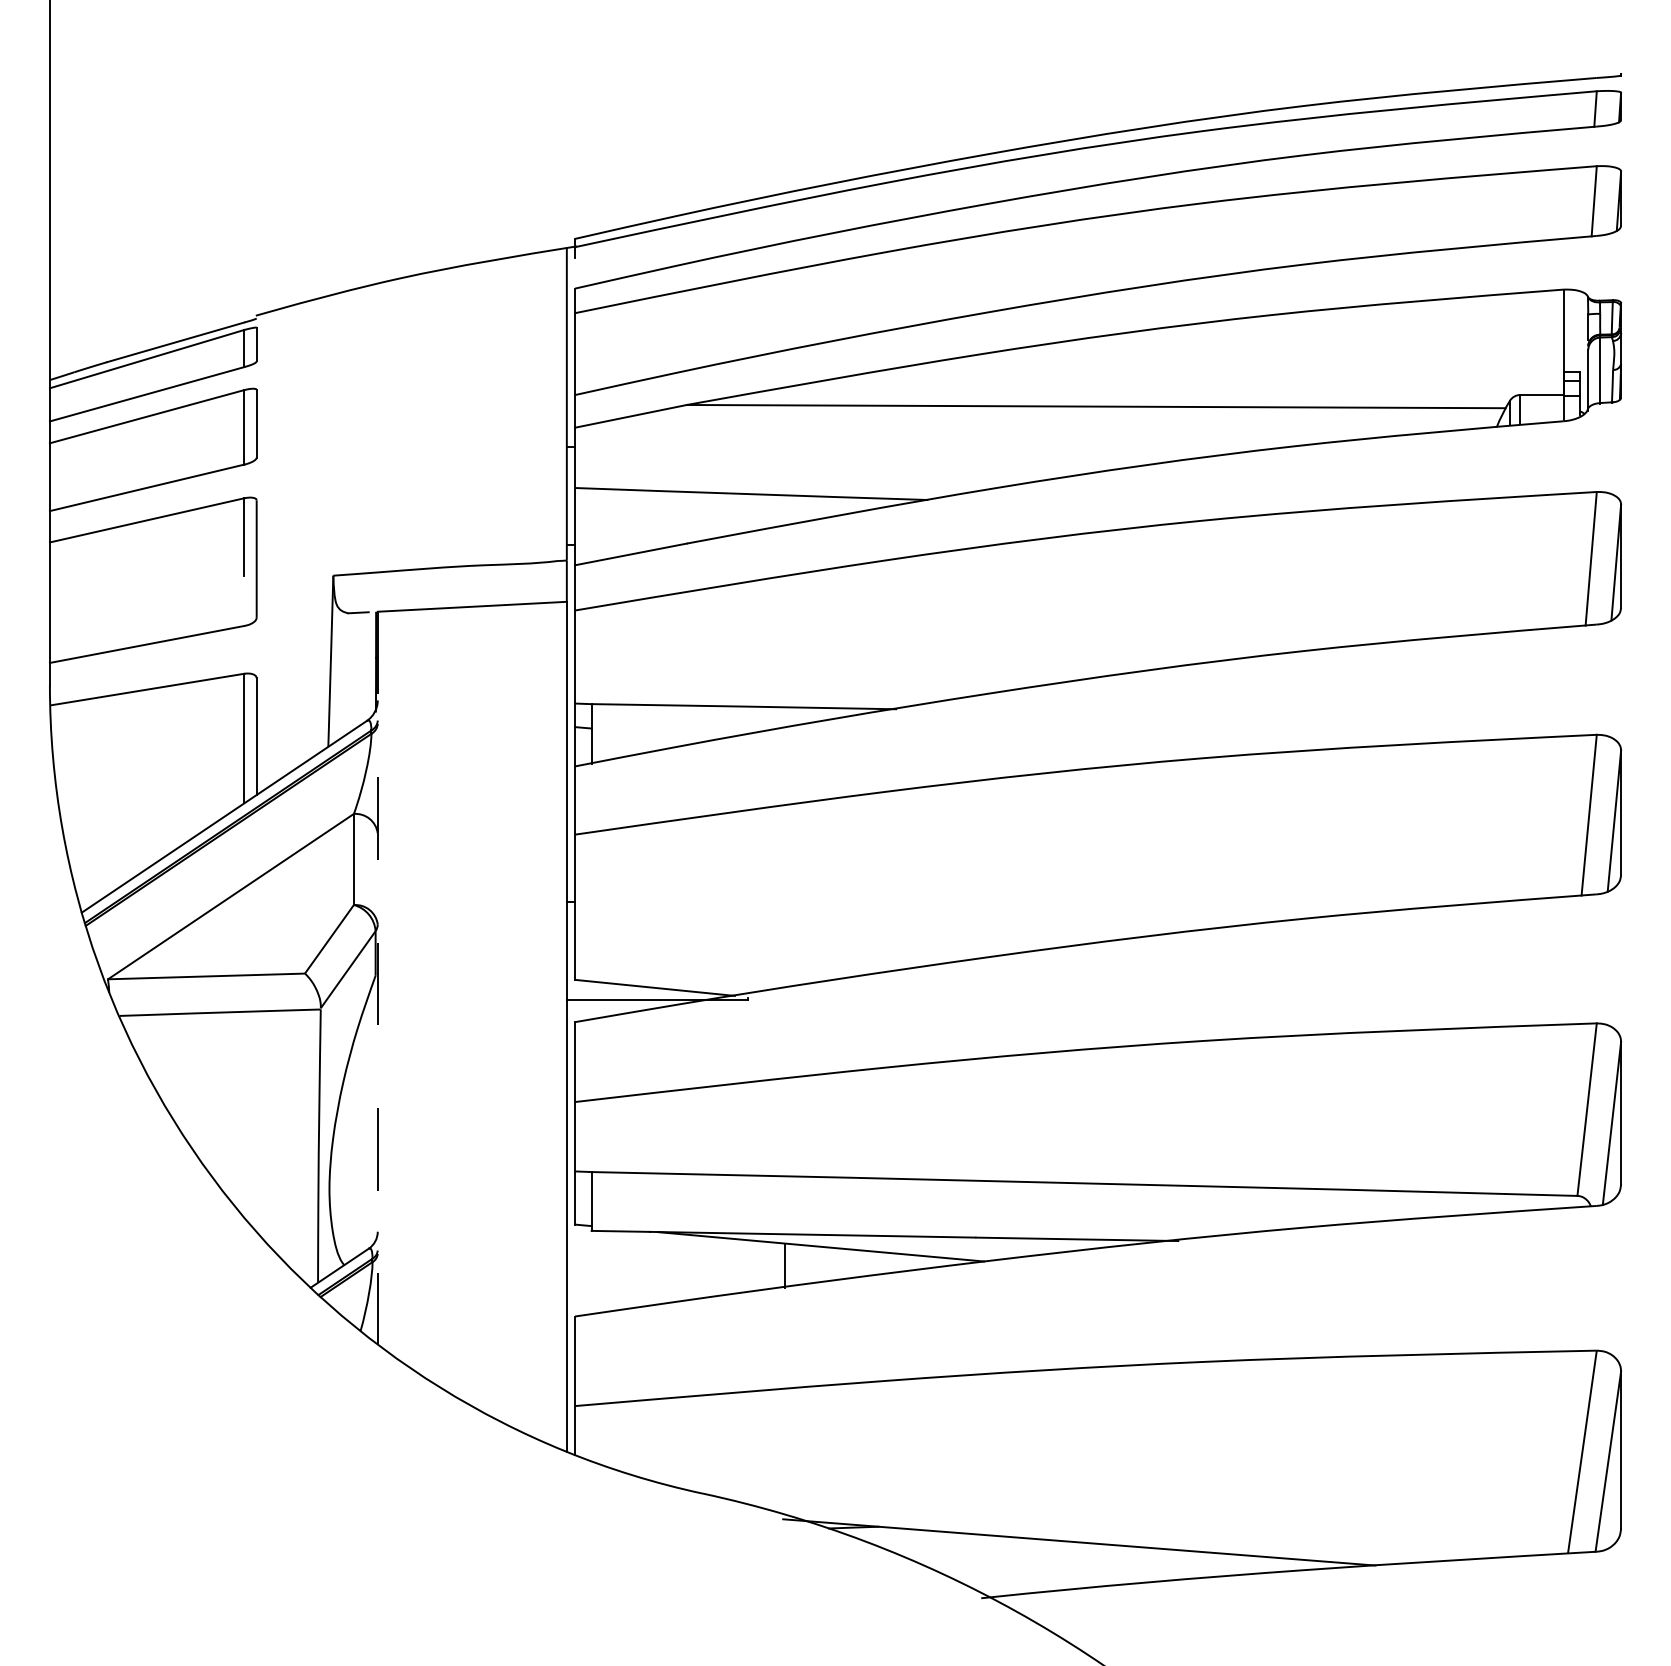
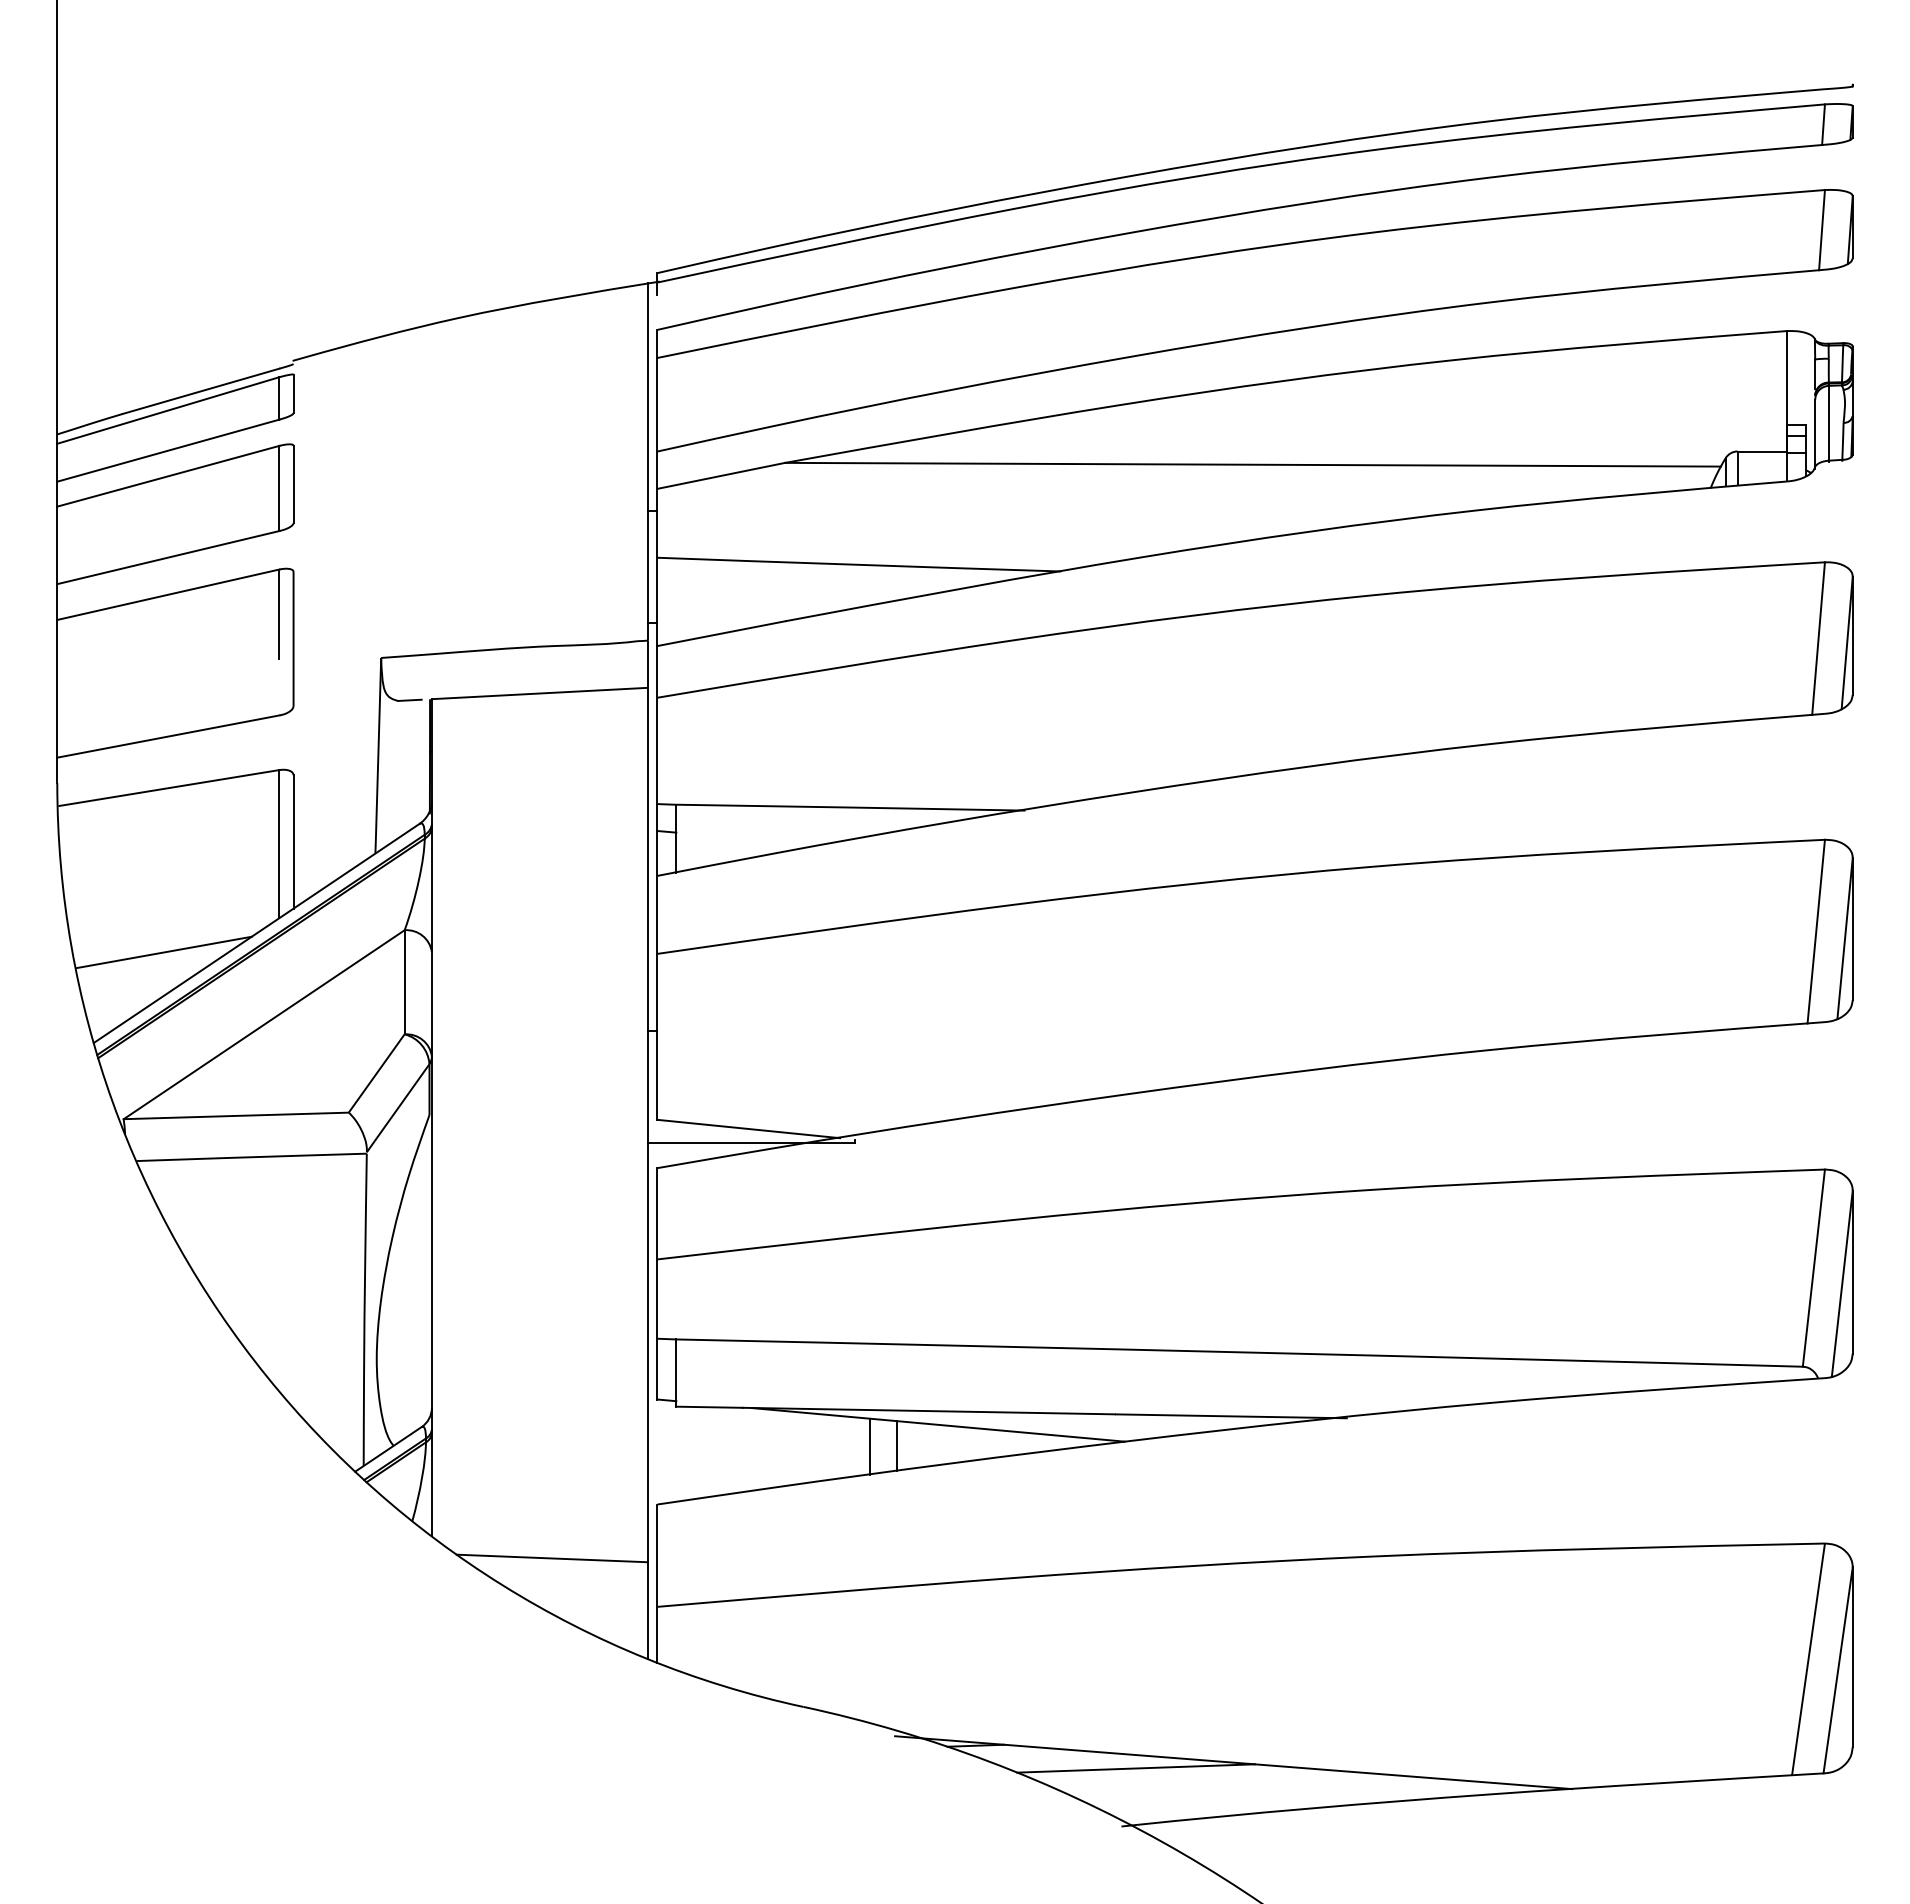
line: (142, 833) -> (163, 952), added
line: (377, 977) -> (431, 1117), dashed -> solid
line: (761, 1265) -> (870, 1446), added
line: (482, 1363) -> (551, 1558), added
line: (994, 1547) -> (1136, 1768), added

